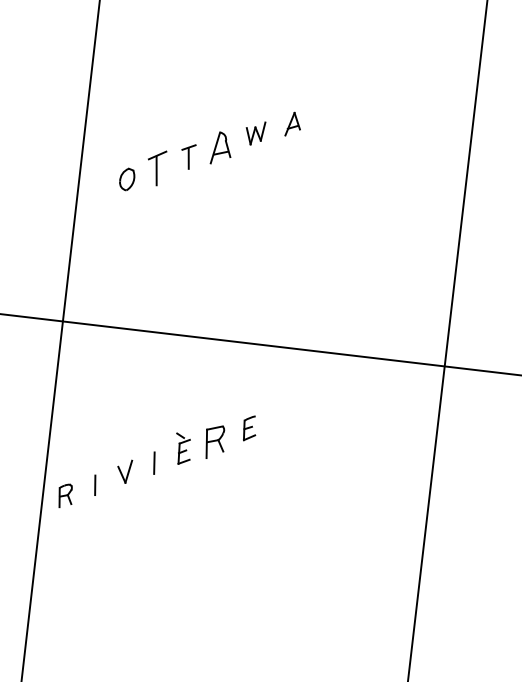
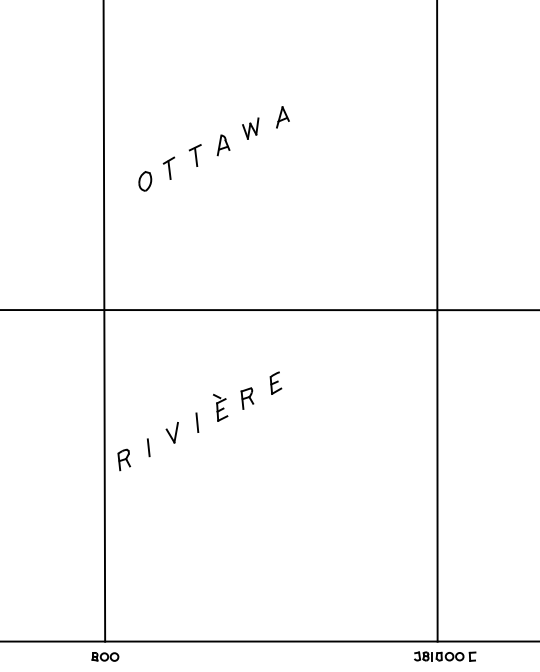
part: (221, 148) -> (223, 145), size x0.71
part: (155, 166) -> (168, 167), size x0.71
part: (215, 442) -> (247, 398), size x0.71

